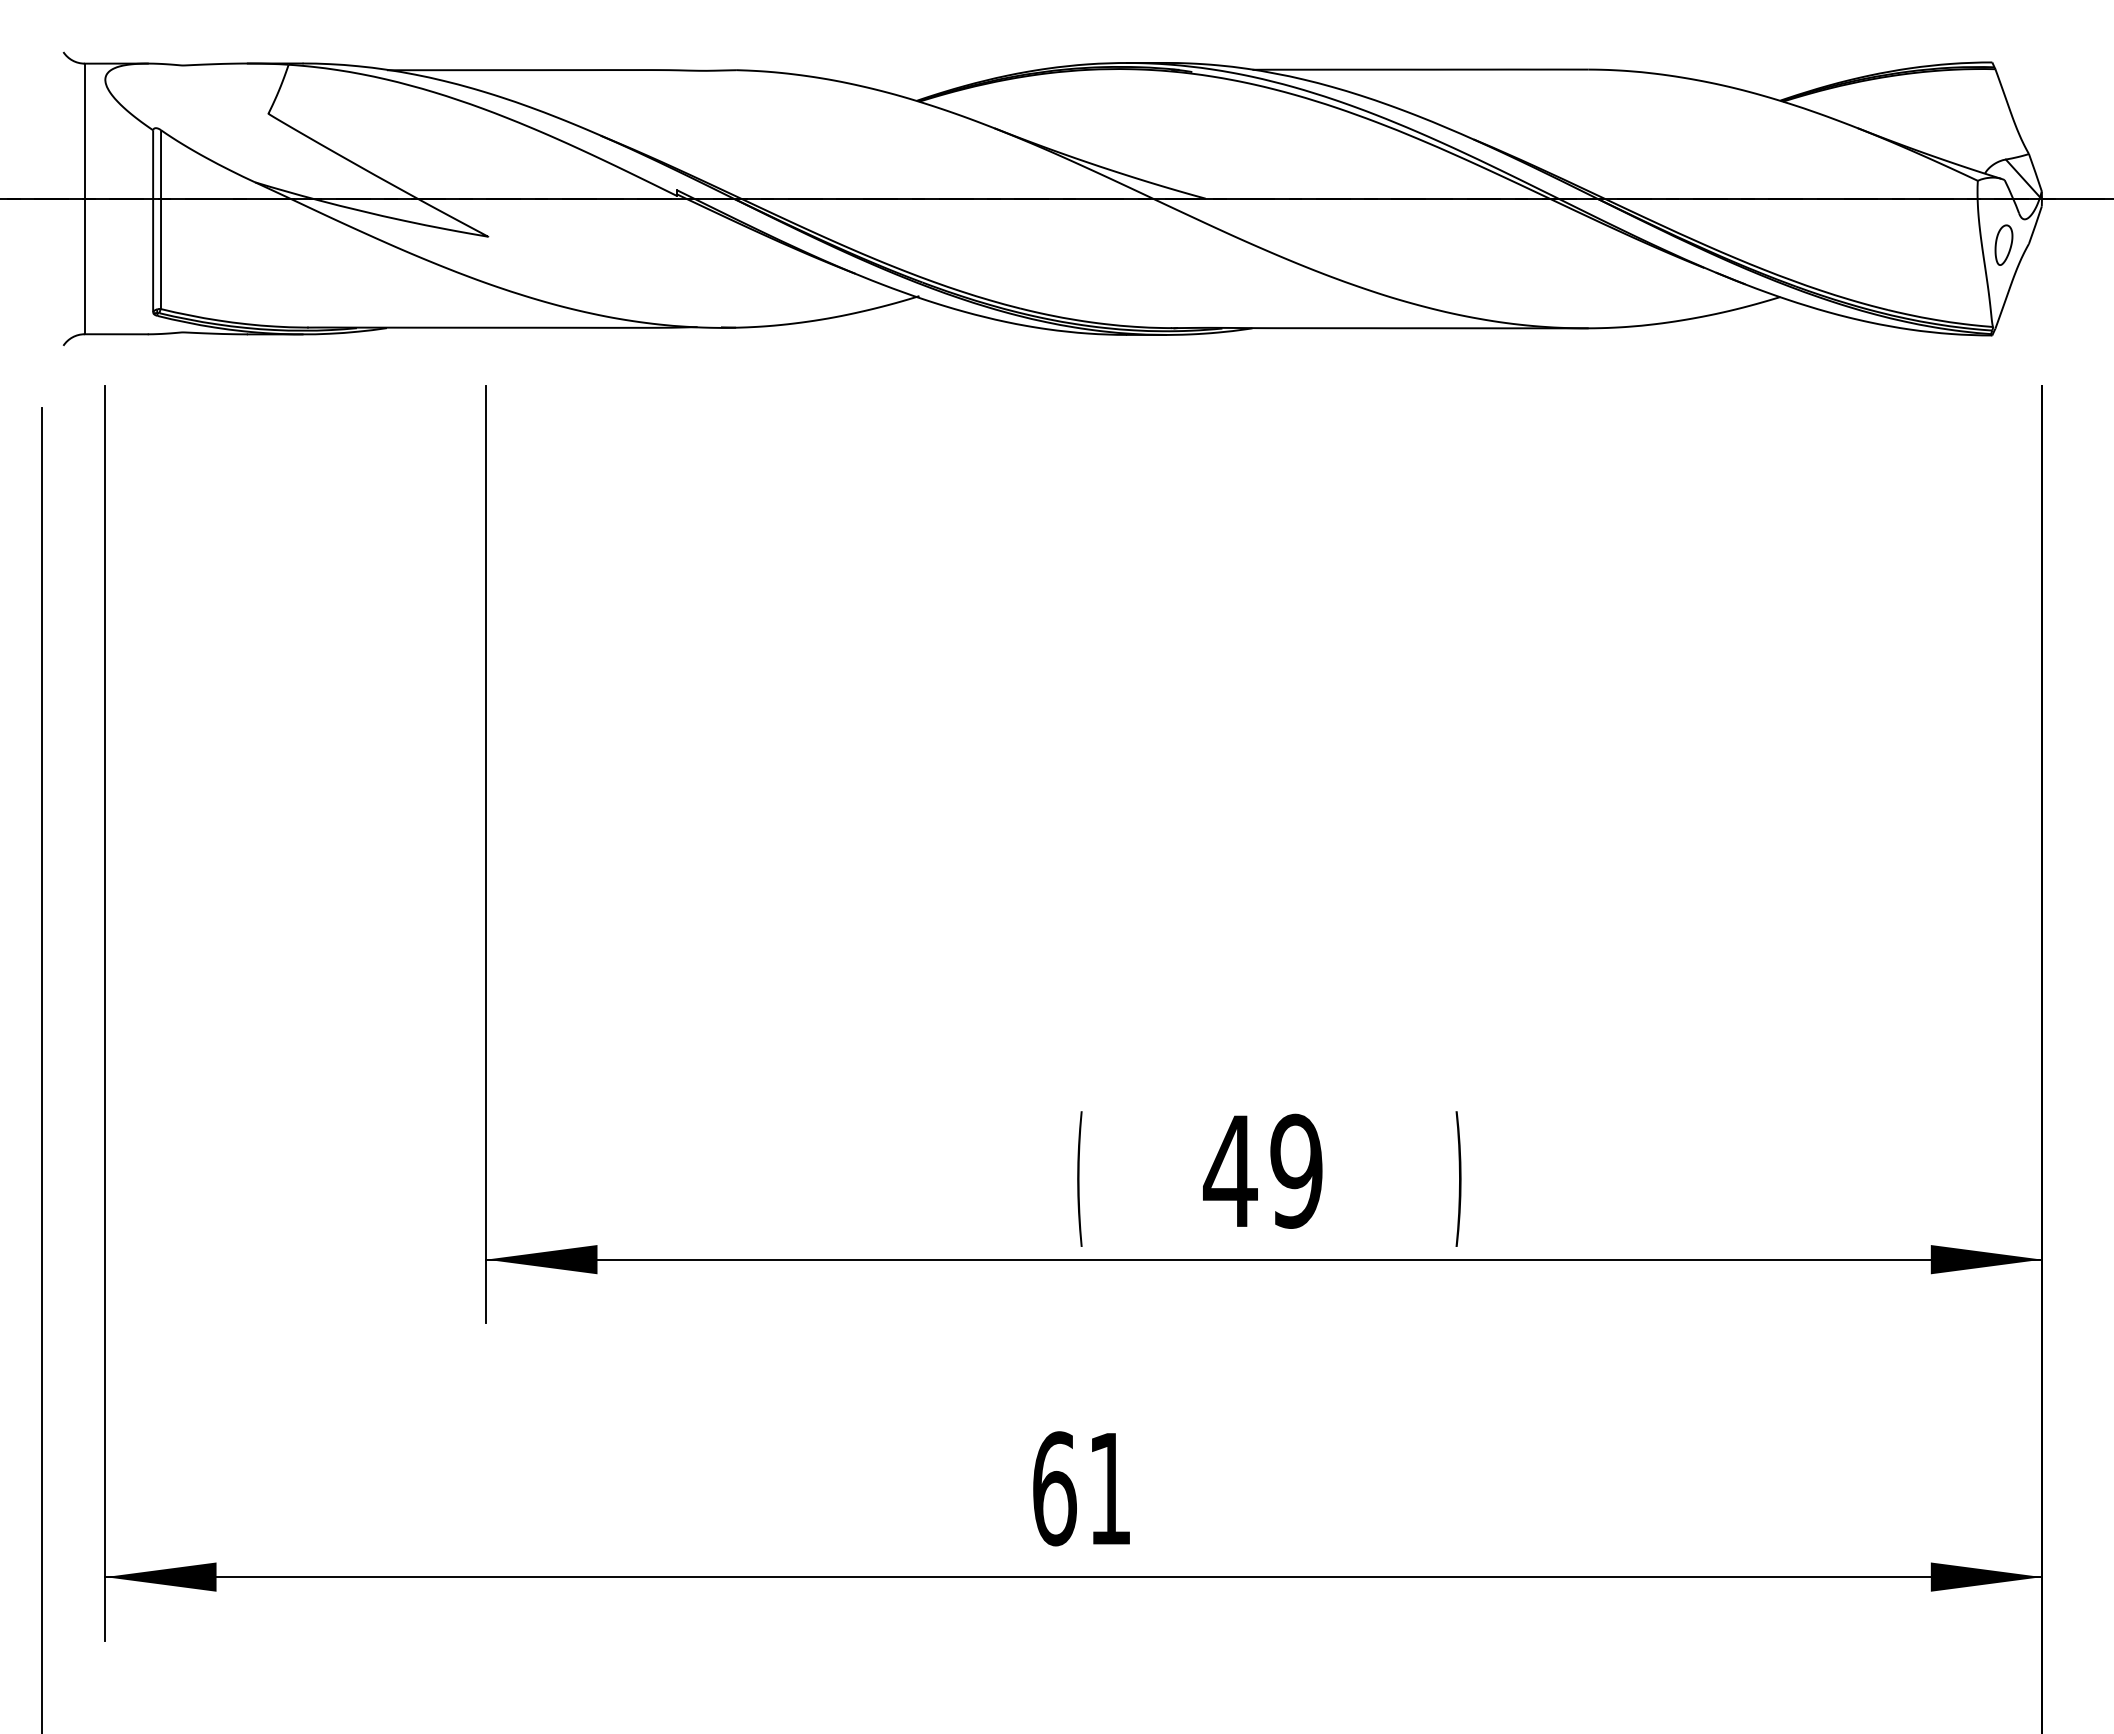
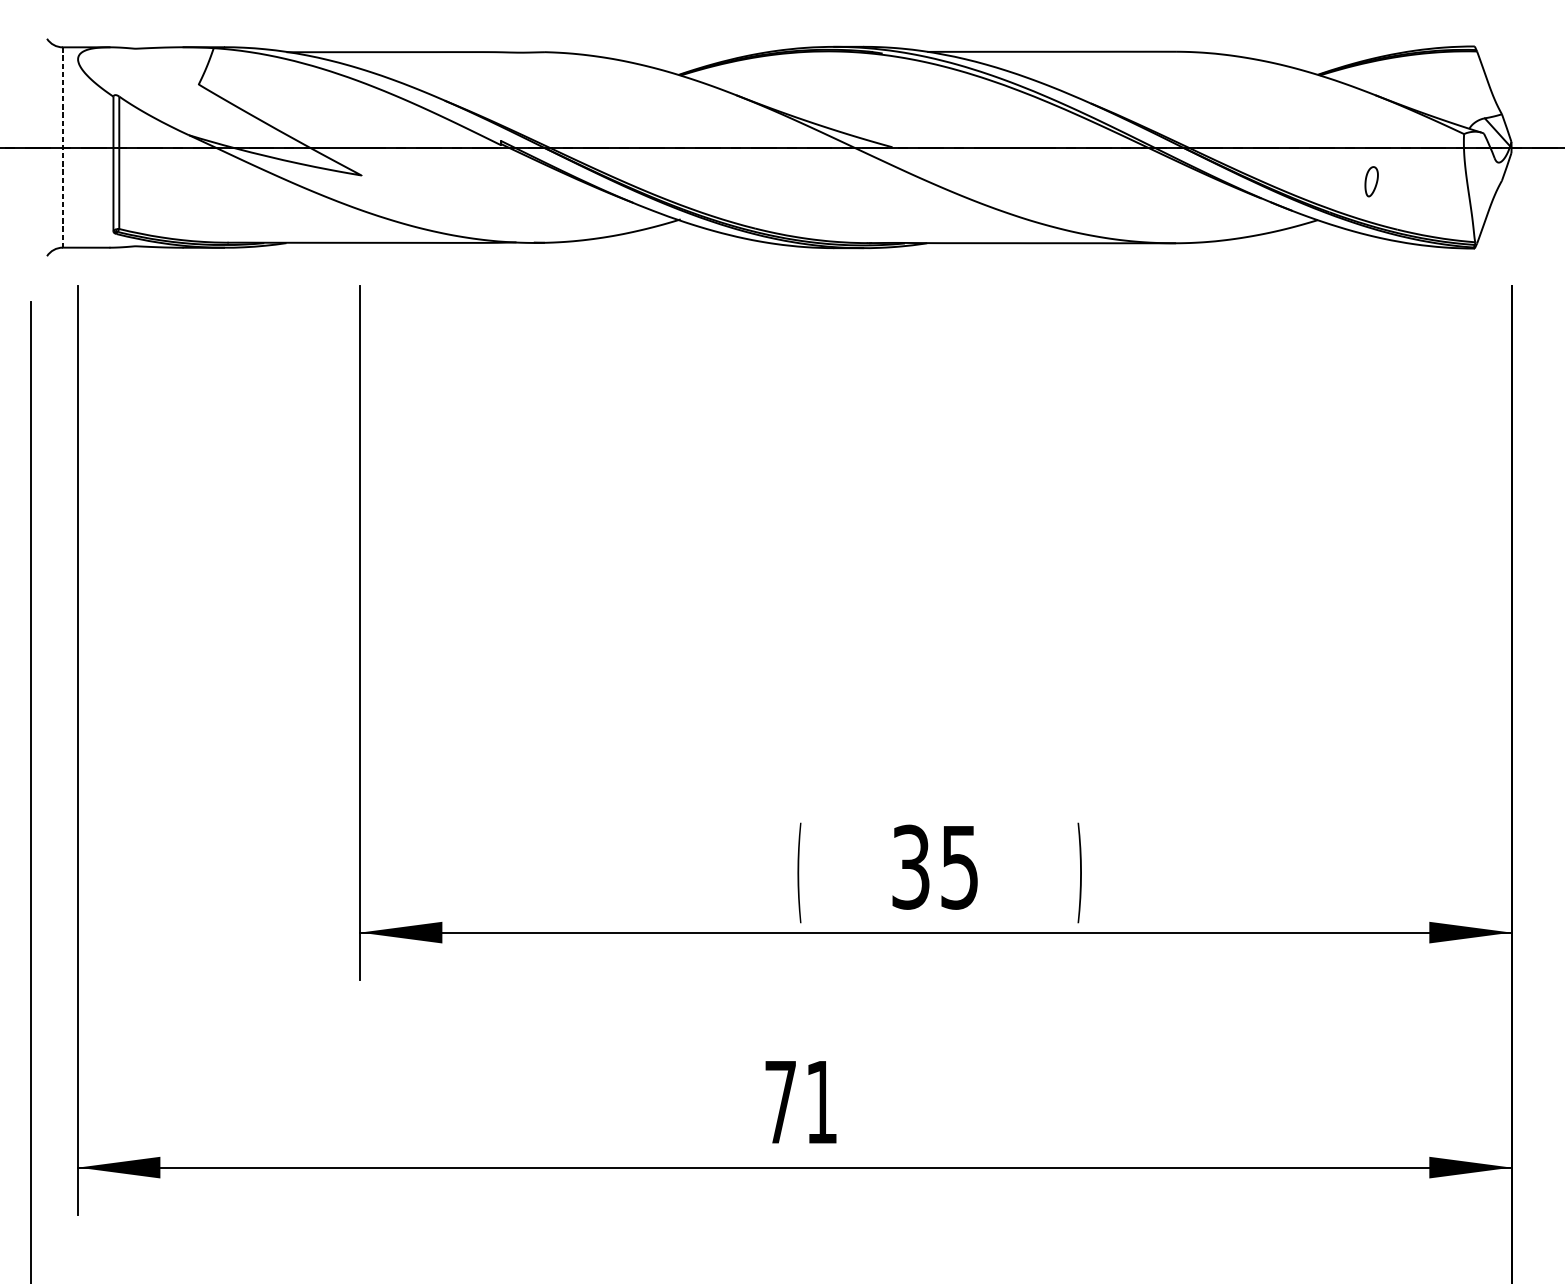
line: (84, 199) -> (62, 147), solid -> dashed
part: (2003, 244) -> (1371, 181), moved
text: (1262, 1170) -> (934, 866), 49 -> 35
text: (1054, 1488) -> (780, 1102), 61 -> 71

